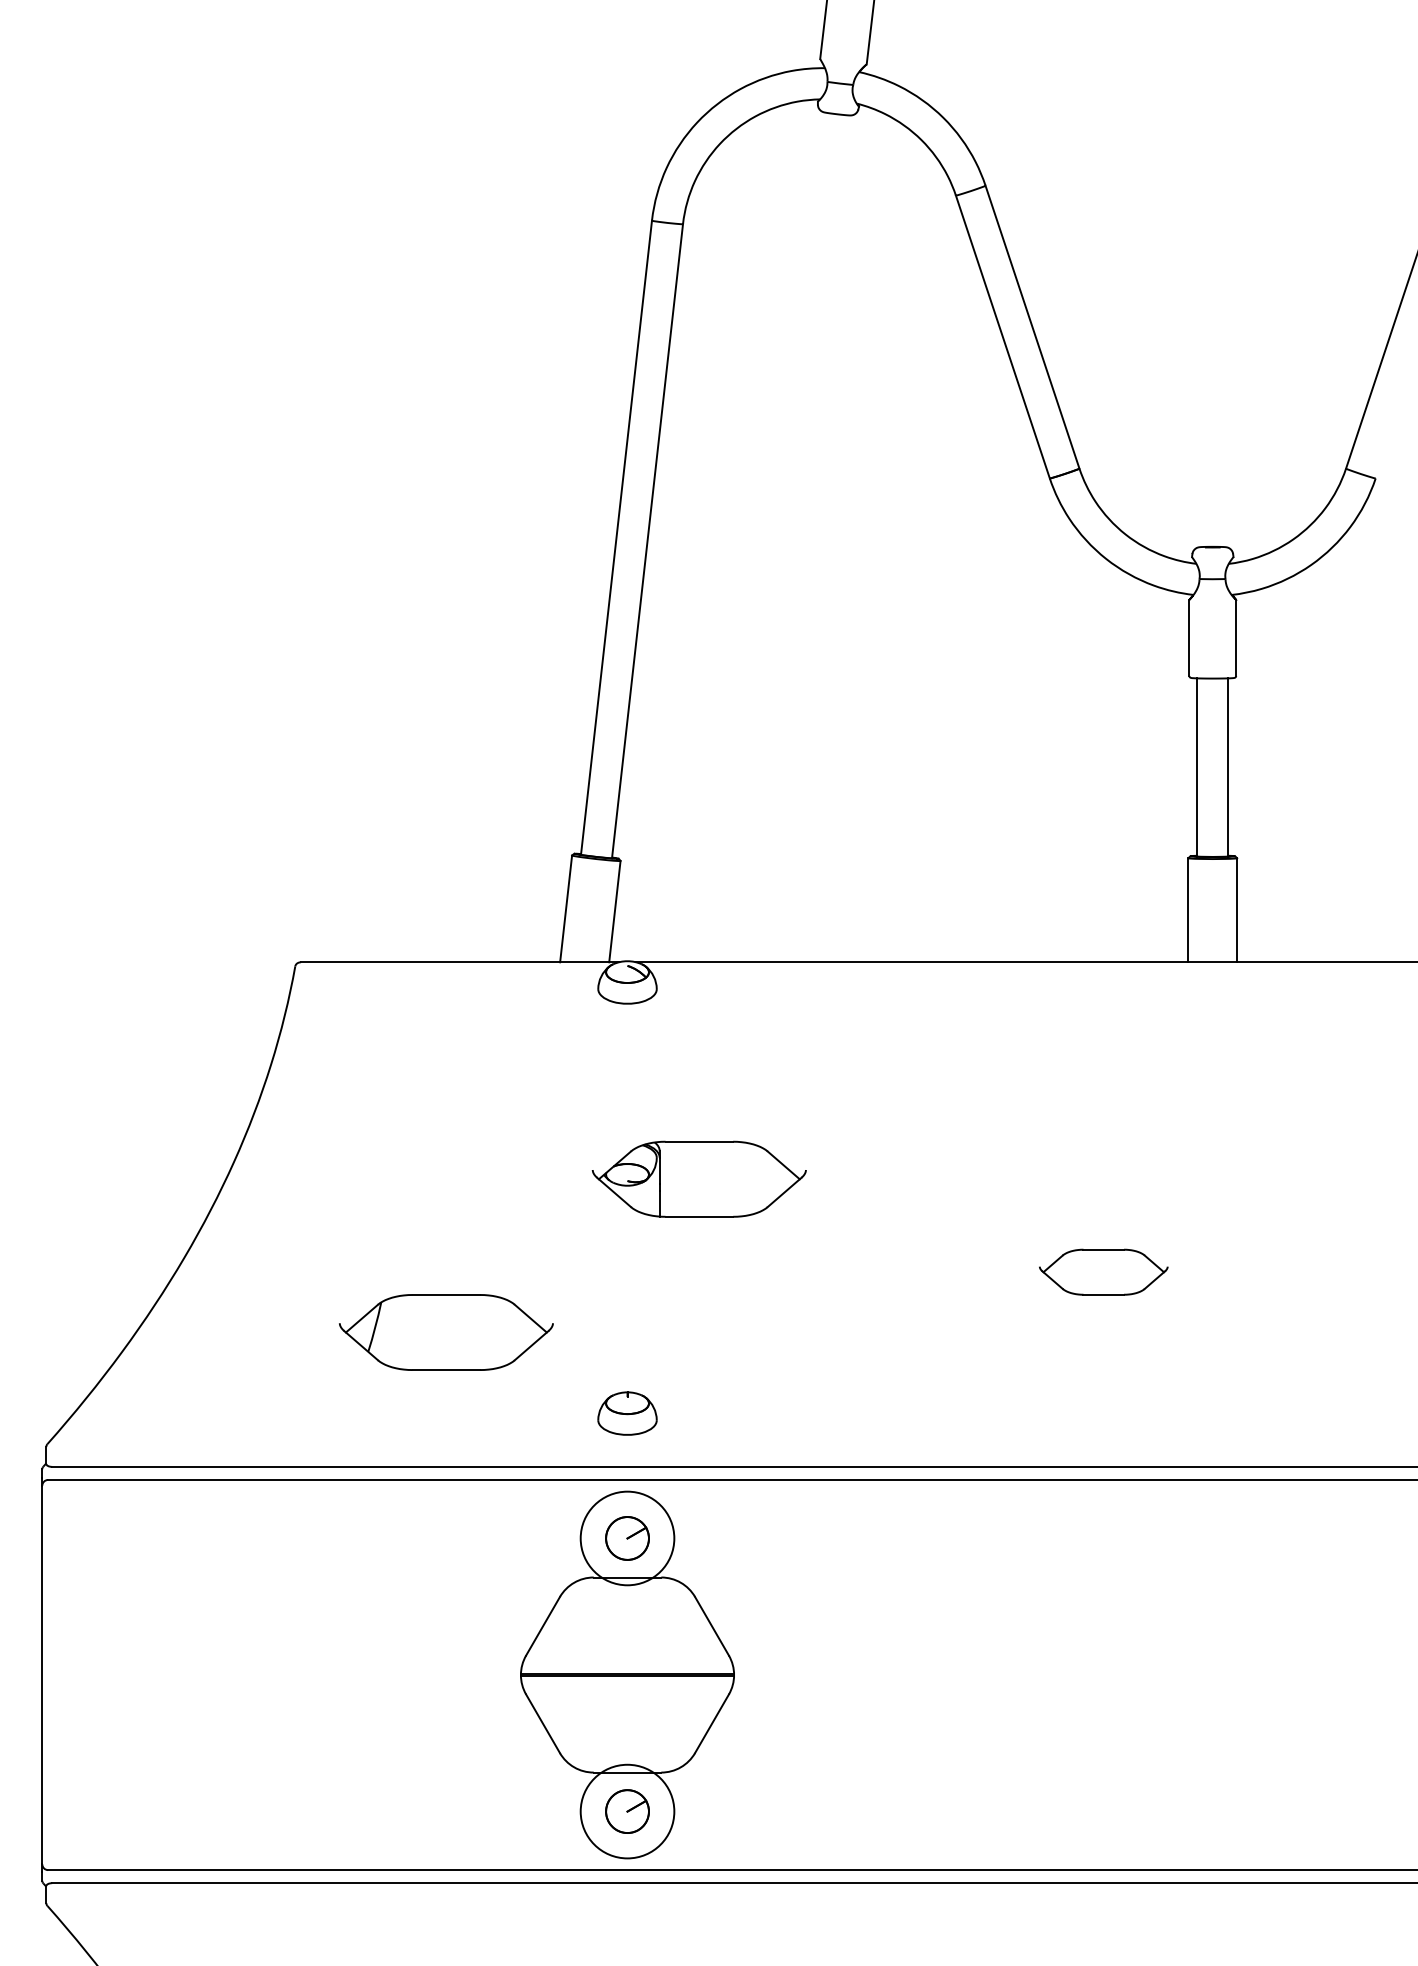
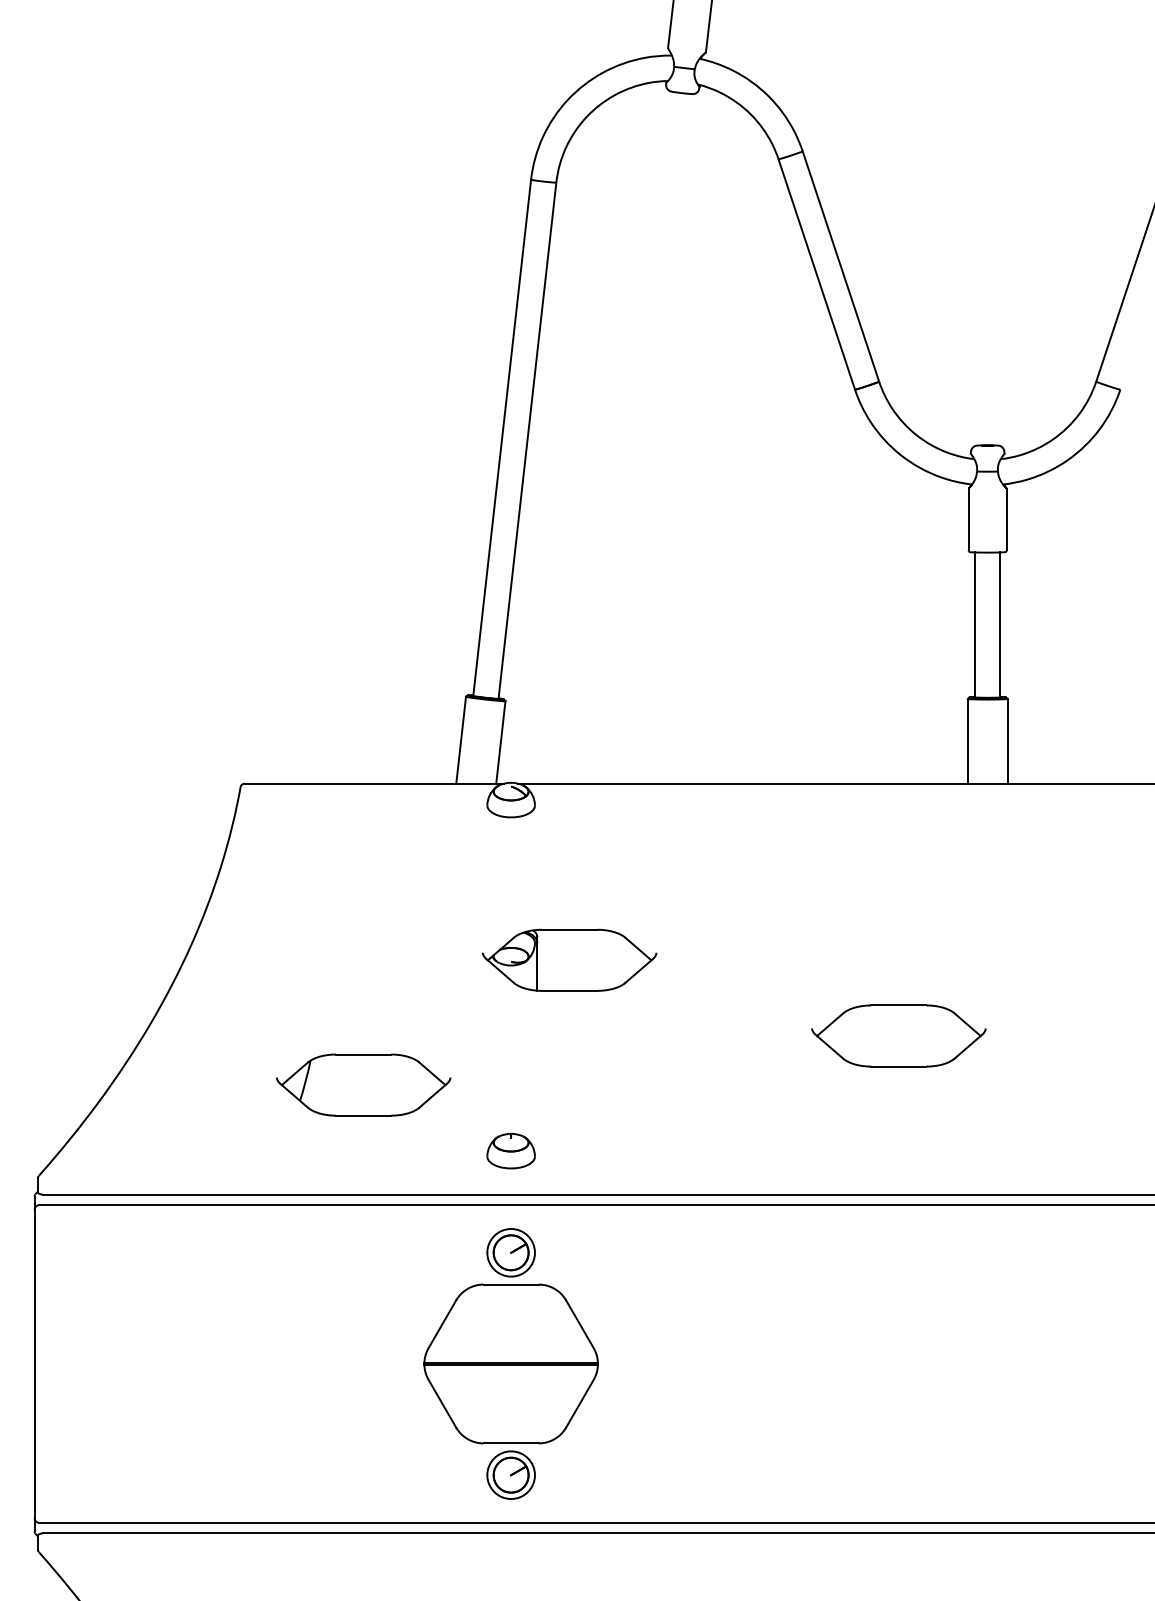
part: (1103, 1271) -> (898, 1035), size x1.67
circle: (626, 1538) -> (510, 1252), size x0.62
circle: (626, 1811) -> (510, 1475), size x0.62

